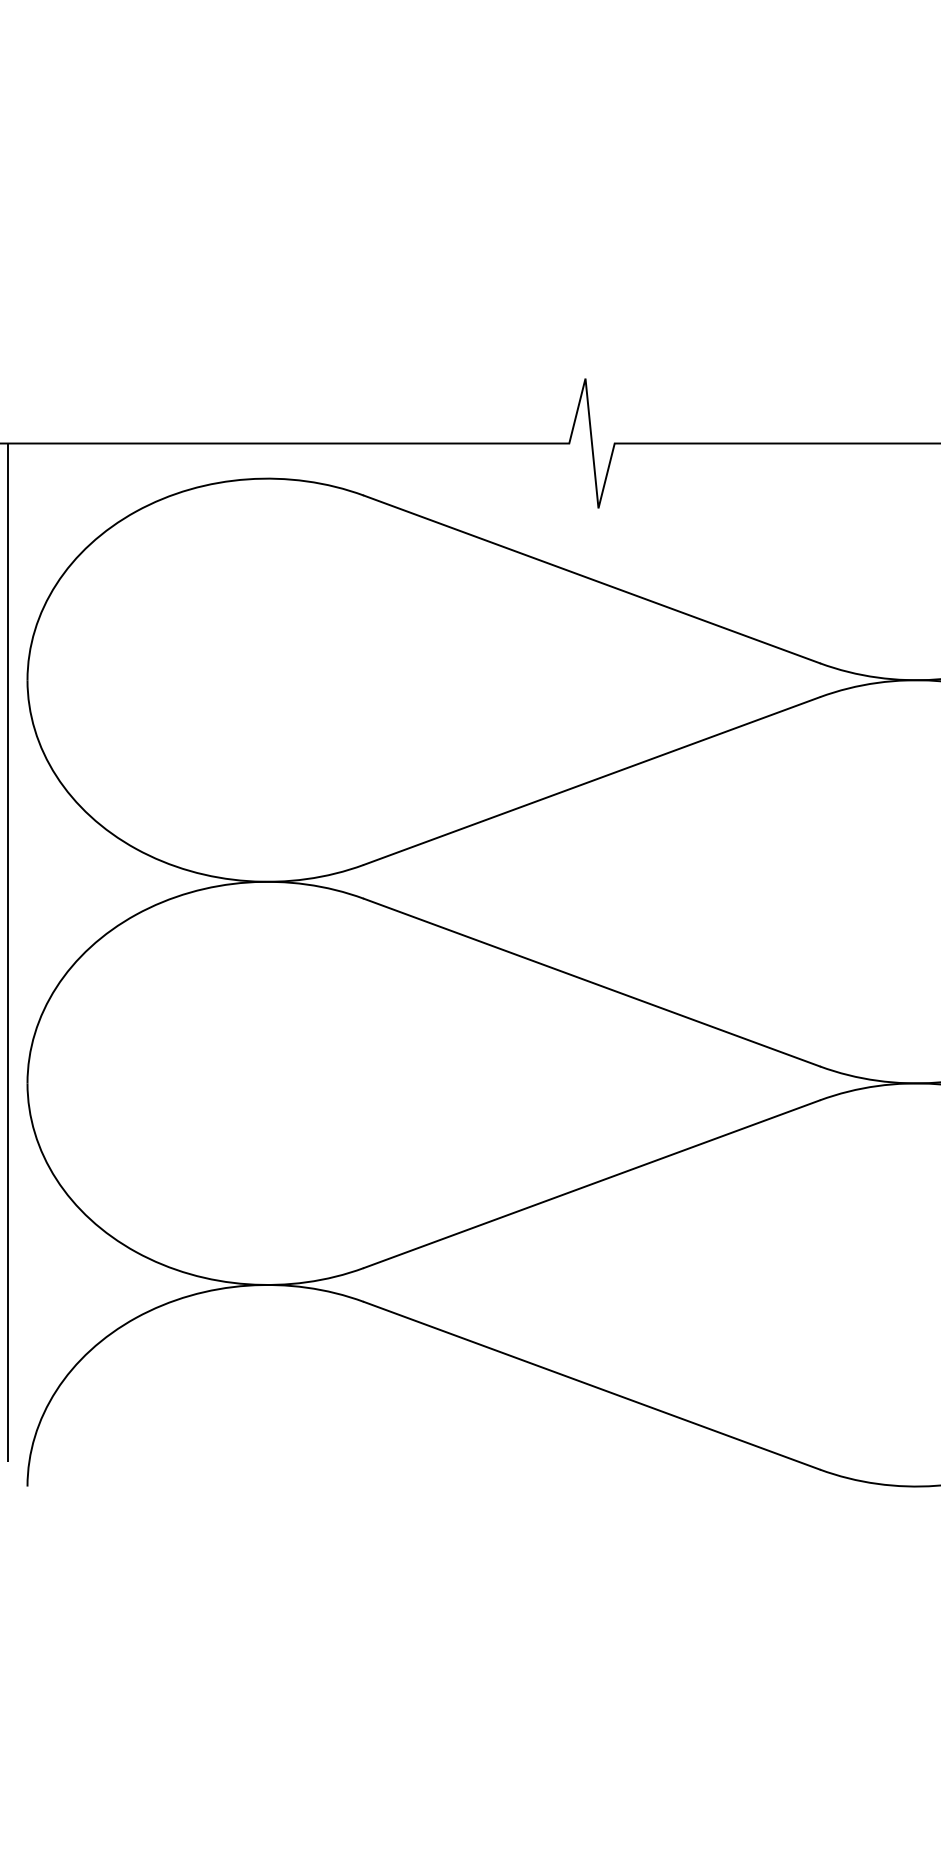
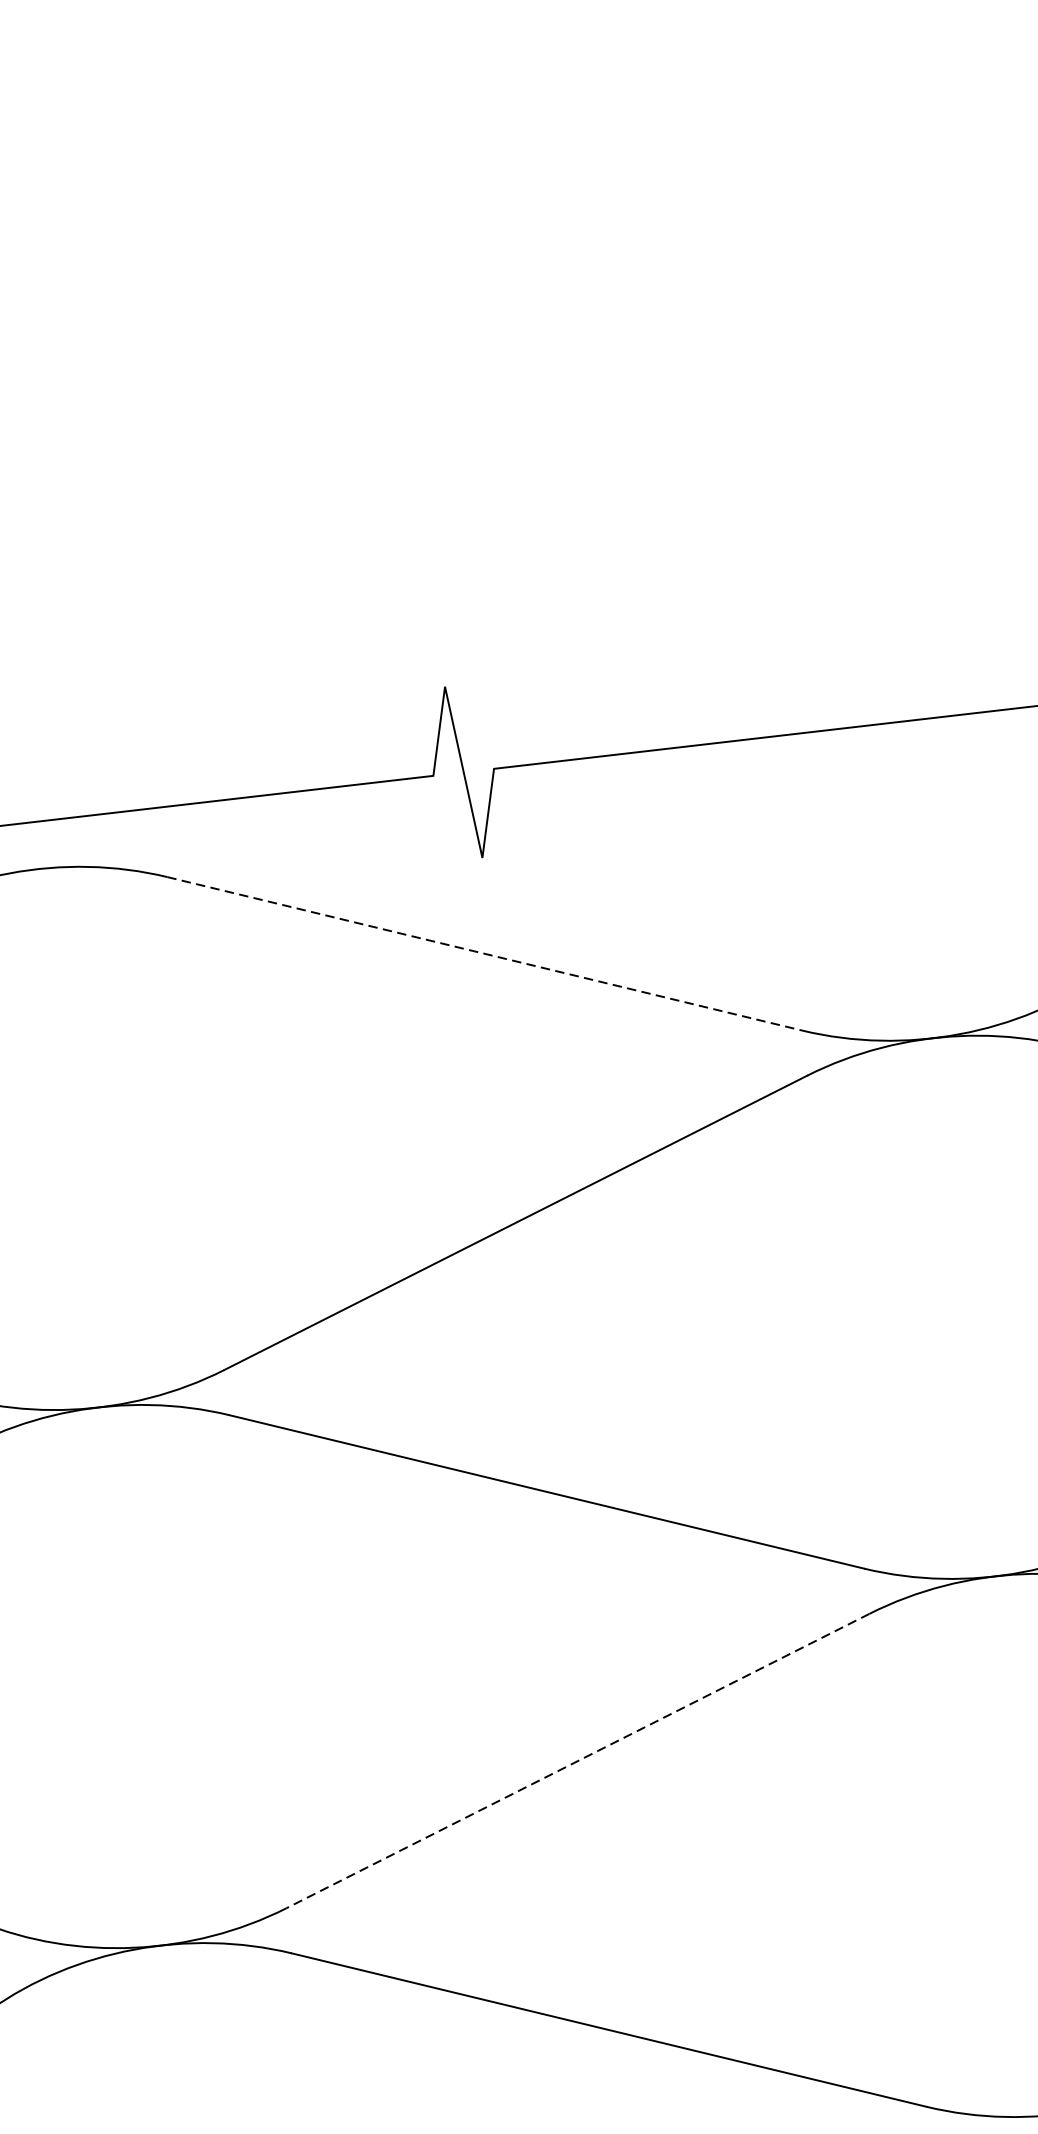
line: (591, 579) -> (484, 953), solid -> dashed
line: (591, 1184) -> (577, 1761), solid -> dashed

